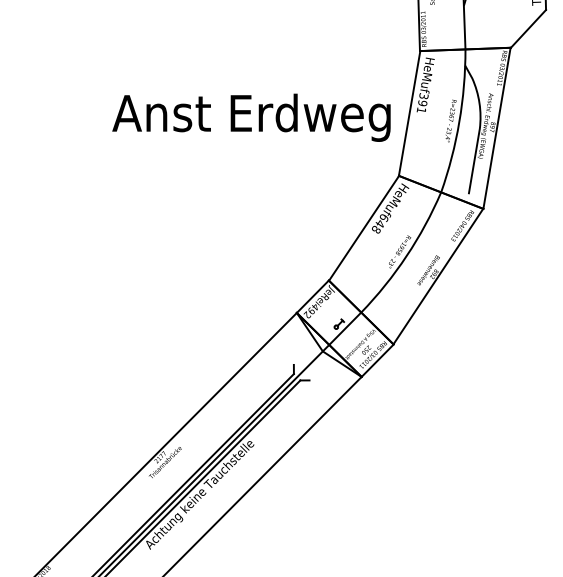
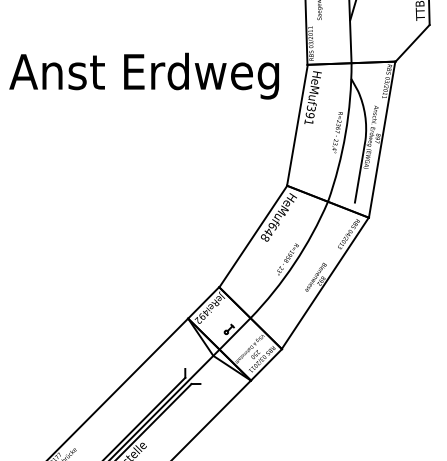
text: (251, 117) -> (144, 75), moved

